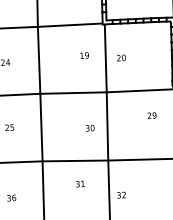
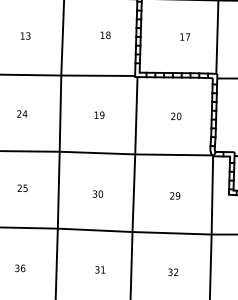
text: (84, 54) -> (99, 114), moved
text: (121, 58) -> (176, 116), moved
text: (152, 115) -> (175, 195), moved
text: (90, 127) -> (98, 193), moved
text: (80, 183) -> (100, 269), moved
text: (121, 194) -> (173, 271), moved

